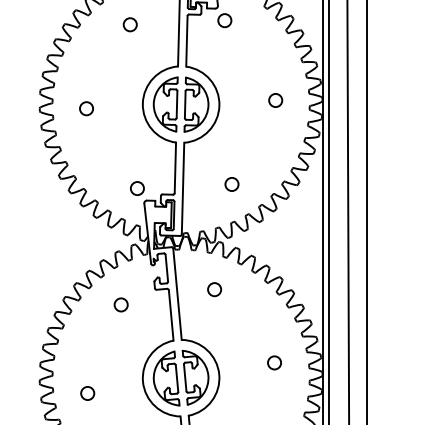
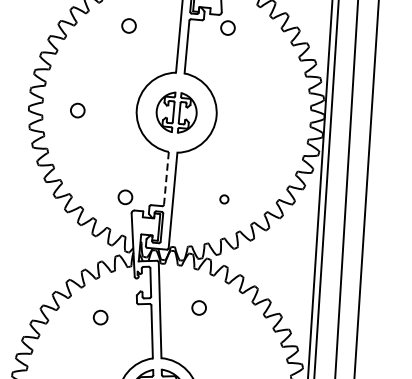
circle: (275, 100) -> (275, 114), removed
part: (180, 104) -> (176, 112), size x0.7
line: (175, 168) -> (166, 178), solid -> dashed
circle: (231, 184) -> (223, 199), size x0.6

